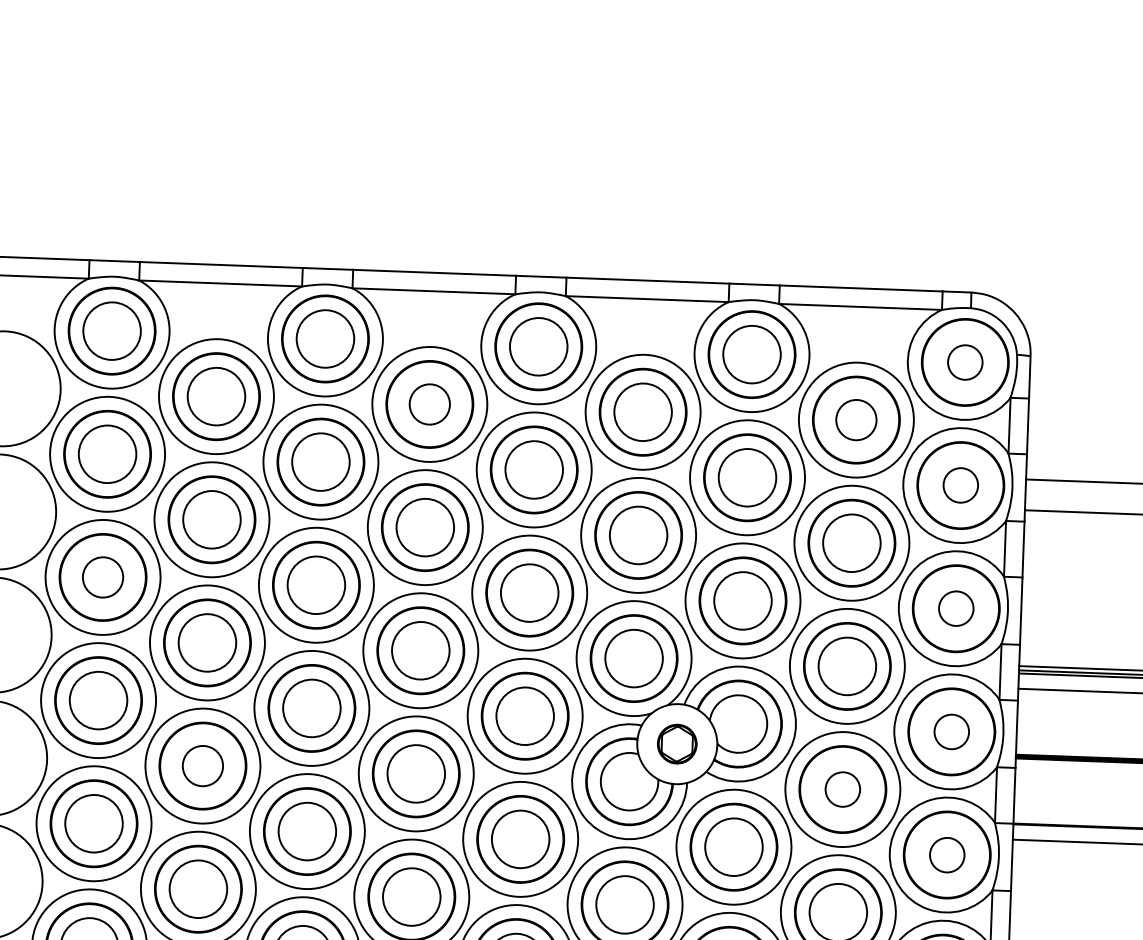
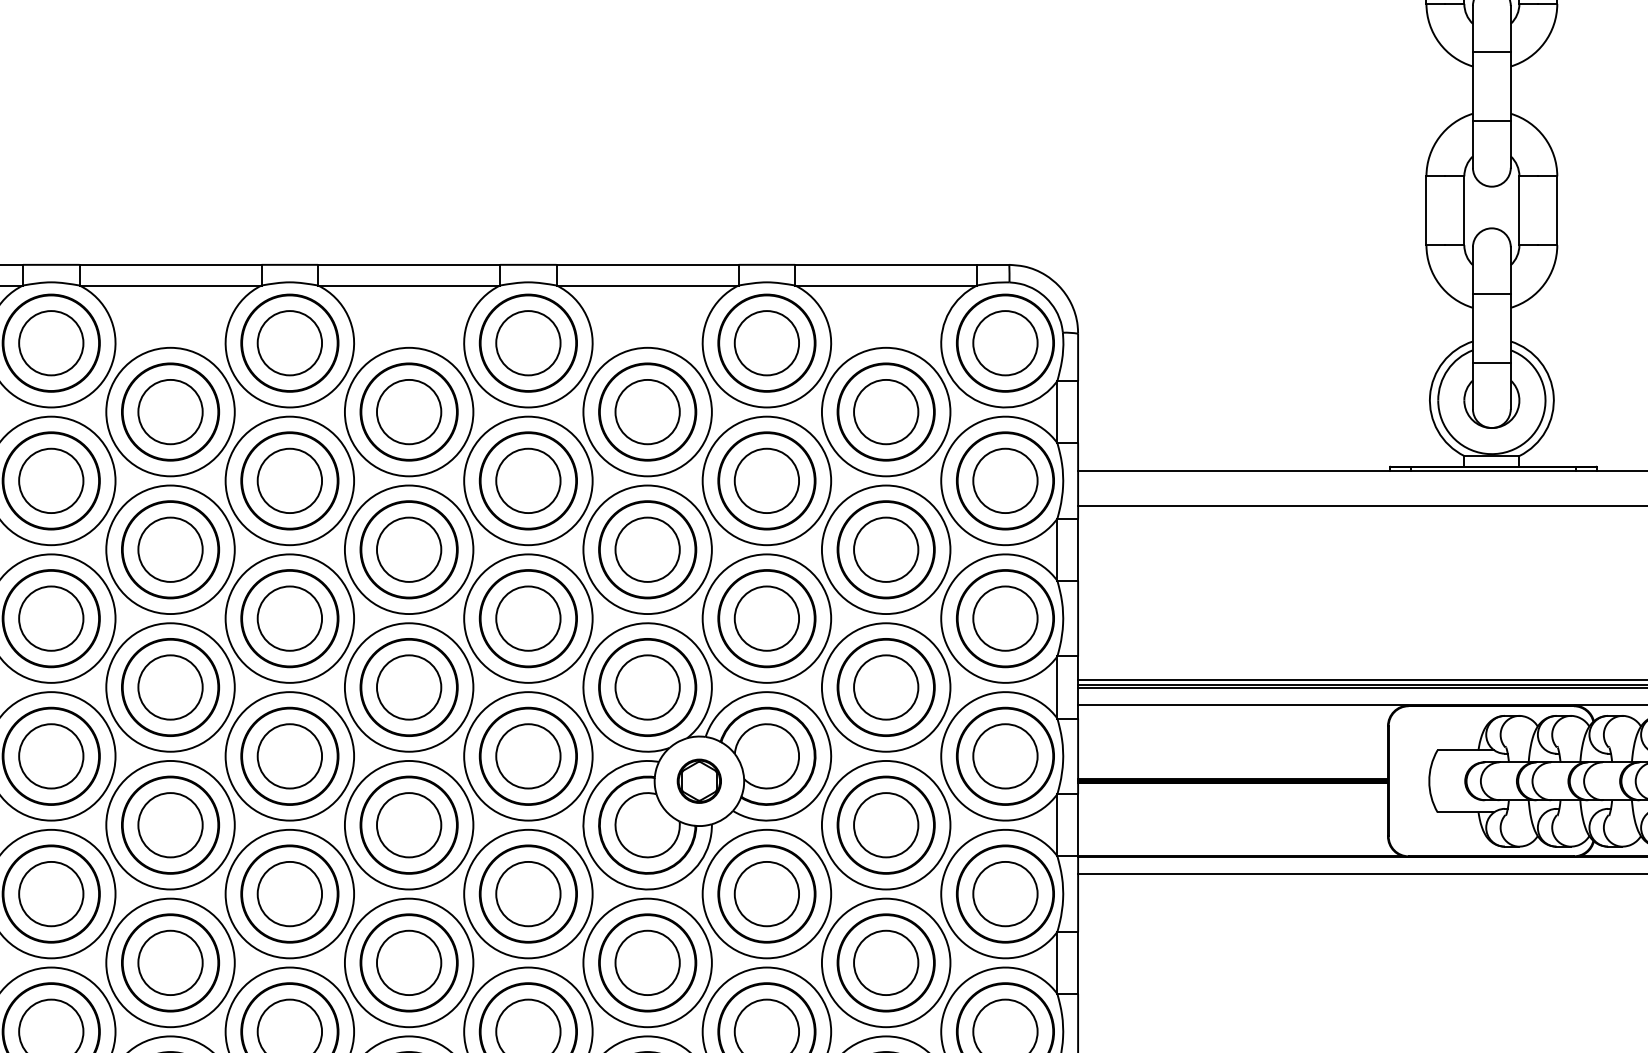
circle: (965, 362) -> (1005, 343), size x1.67
circle: (429, 403) -> (408, 411), size x1.43
circle: (856, 419) -> (886, 411), size x1.43
circle: (960, 485) -> (1005, 480), size x1.67
circle: (103, 577) -> (51, 618), size x1.43
circle: (956, 608) -> (1005, 618), size x1.67
circle: (951, 732) -> (1005, 756), size x1.67
circle: (202, 766) -> (170, 825), size x1.43
circle: (843, 789) -> (886, 825), size x1.67
circle: (947, 855) -> (1005, 894), size x1.67

